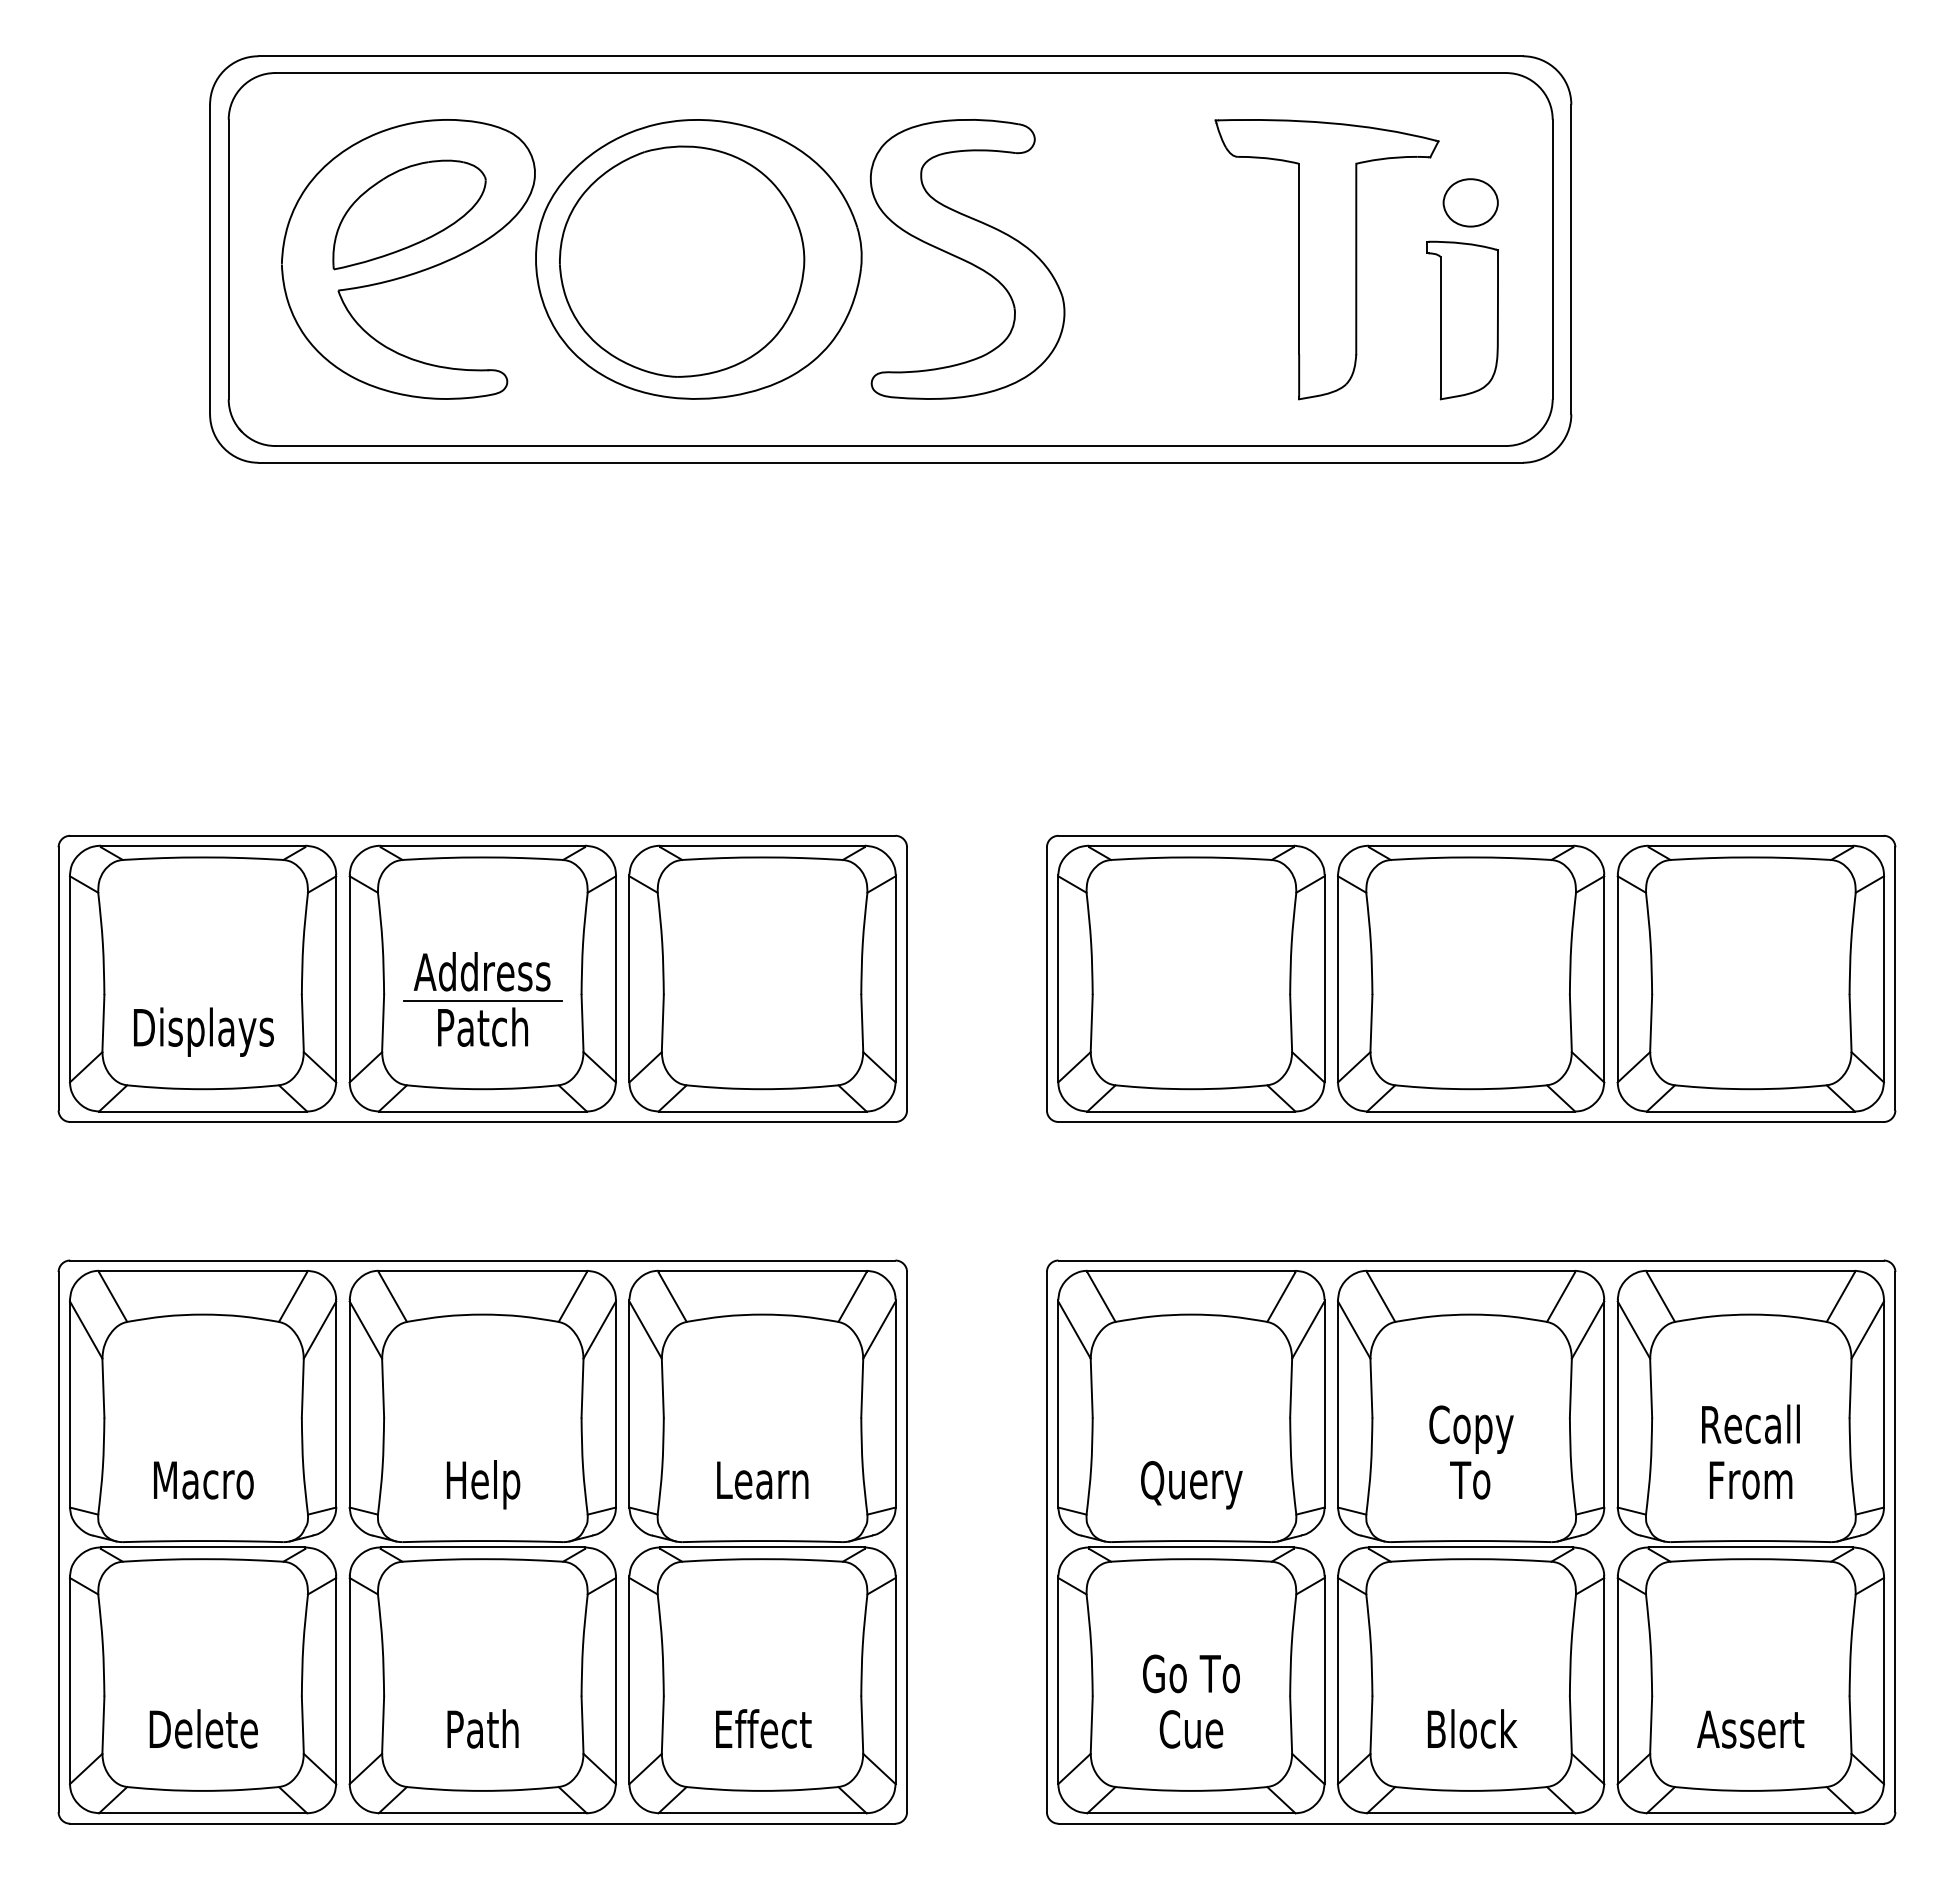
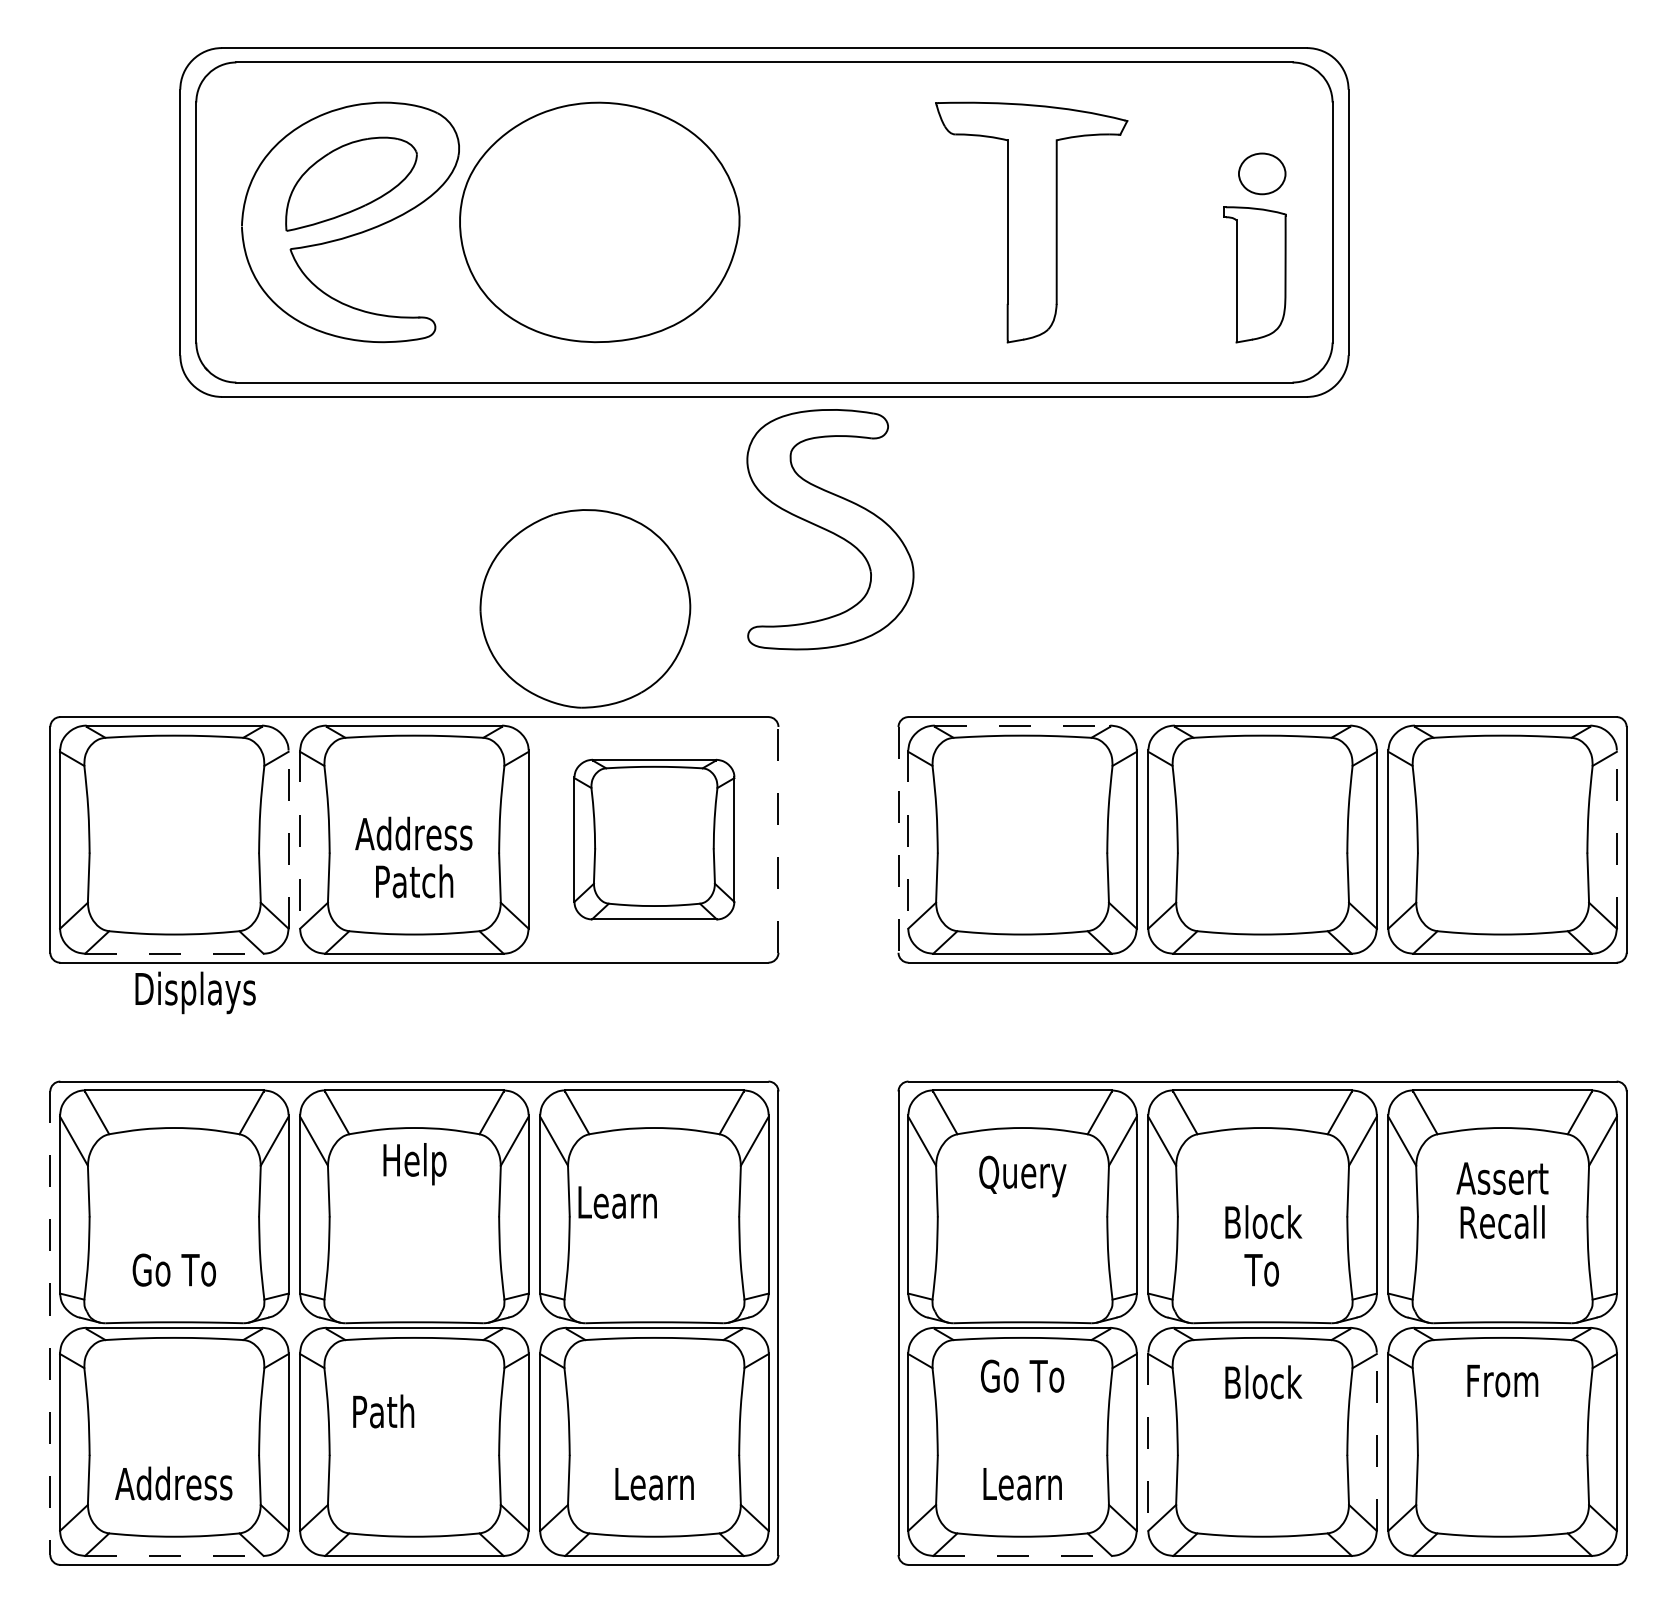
part: (967, 259) -> (830, 529), moved
part: (1326, 259) -> (1031, 222), moved
part: (682, 261) -> (585, 608), moved
line: (1191, 845) -> (1022, 725), solid -> dashed
line: (336, 978) -> (288, 839), solid -> dashed
line: (349, 978) -> (299, 839), solid -> dashed
part: (762, 978) -> (654, 839), size x0.7
line: (907, 978) -> (778, 839), solid -> dashed
line: (1046, 978) -> (898, 839), solid -> dashed
line: (1058, 978) -> (908, 839), solid -> dashed
line: (1883, 978) -> (1616, 839), solid -> dashed
line: (482, 1001) -> (414, 859), removed
text: (203, 1031) -> (195, 992), moved
line: (203, 1111) -> (174, 953), solid -> dashed
text: (1472, 1428) -> (1263, 1225), Copy -> Block
text: (203, 1480) -> (174, 1270), Macro -> Go To
text: (762, 1480) -> (617, 1202), moved
text: (1751, 1480) -> (1503, 1381), moved
text: (483, 1484) -> (414, 1163), moved
text: (1191, 1485) -> (1022, 1176), moved
line: (58, 1542) -> (50, 1323), solid -> dashed
text: (1191, 1673) -> (1022, 1375), moved
line: (1338, 1680) -> (1148, 1441), solid -> dashed
line: (1604, 1680) -> (1377, 1441), solid -> dashed
text: (202, 1728) -> (173, 1483), Delete -> Address
text: (482, 1728) -> (383, 1411), moved
text: (763, 1728) -> (655, 1483), Effect -> Learn
text: (1472, 1728) -> (1263, 1381), moved
text: (1191, 1729) -> (1022, 1484), Cue -> Learn
text: (1750, 1729) -> (1502, 1178), moved
line: (203, 1813) -> (174, 1556), solid -> dashed
line: (1191, 1813) -> (1022, 1556), solid -> dashed

